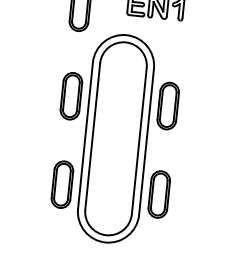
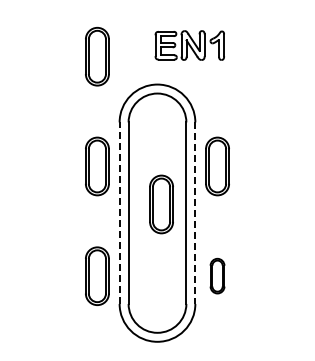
part: (119, 132) -> (161, 204), added
line: (85, 135) -> (119, 213), solid -> dashed
line: (146, 142) -> (195, 213), solid -> dashed
part: (159, 193) -> (217, 275), size x0.6

